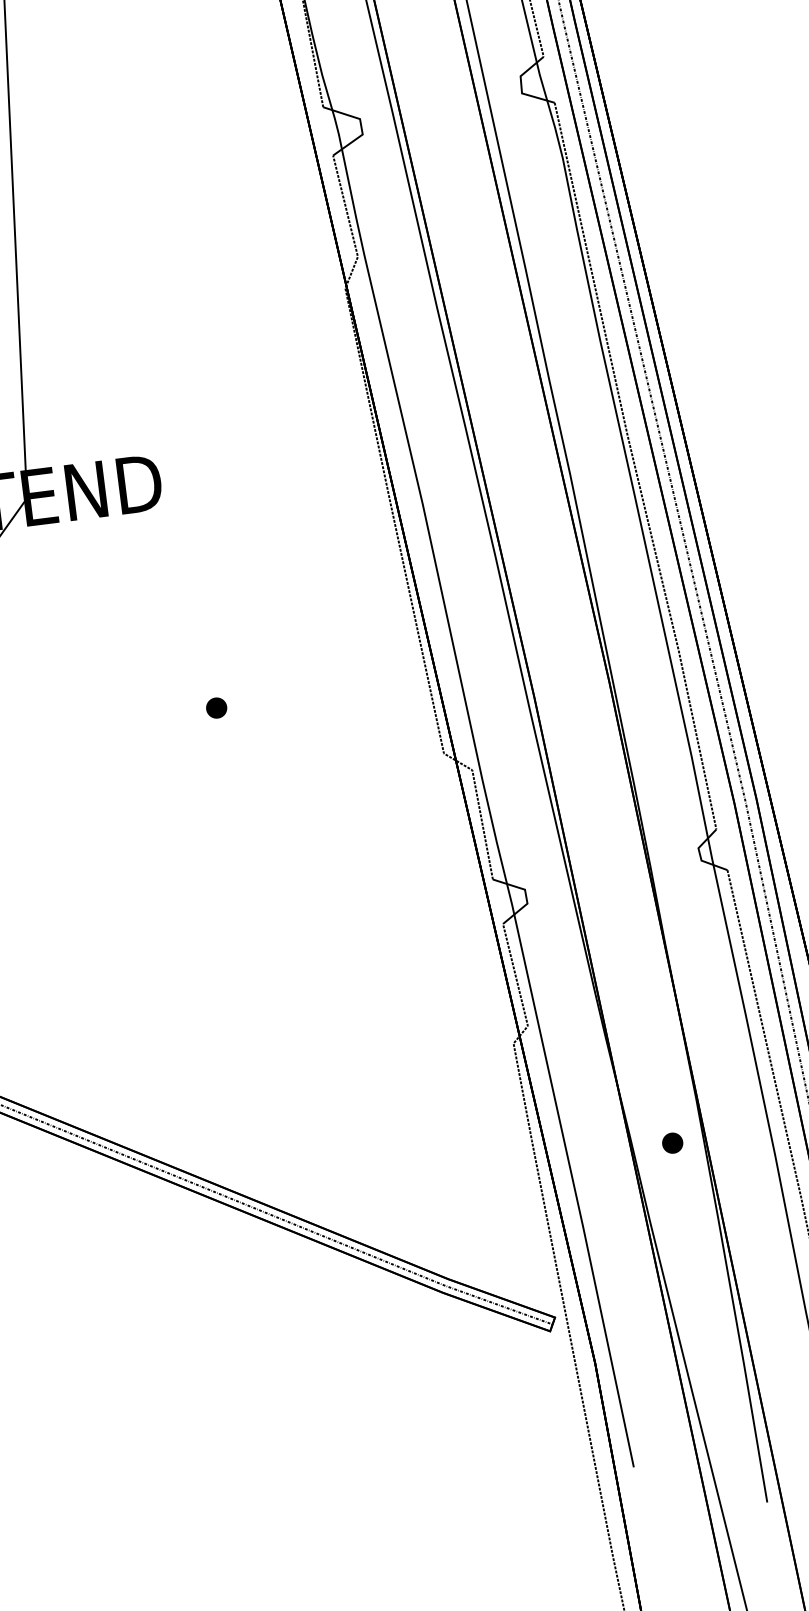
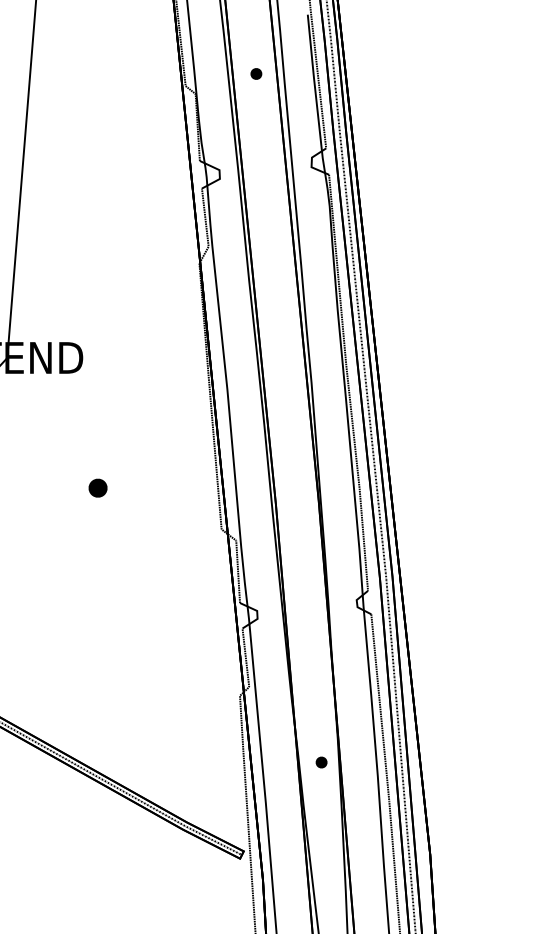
part: (217, 706) -> (98, 487), size x1.6

